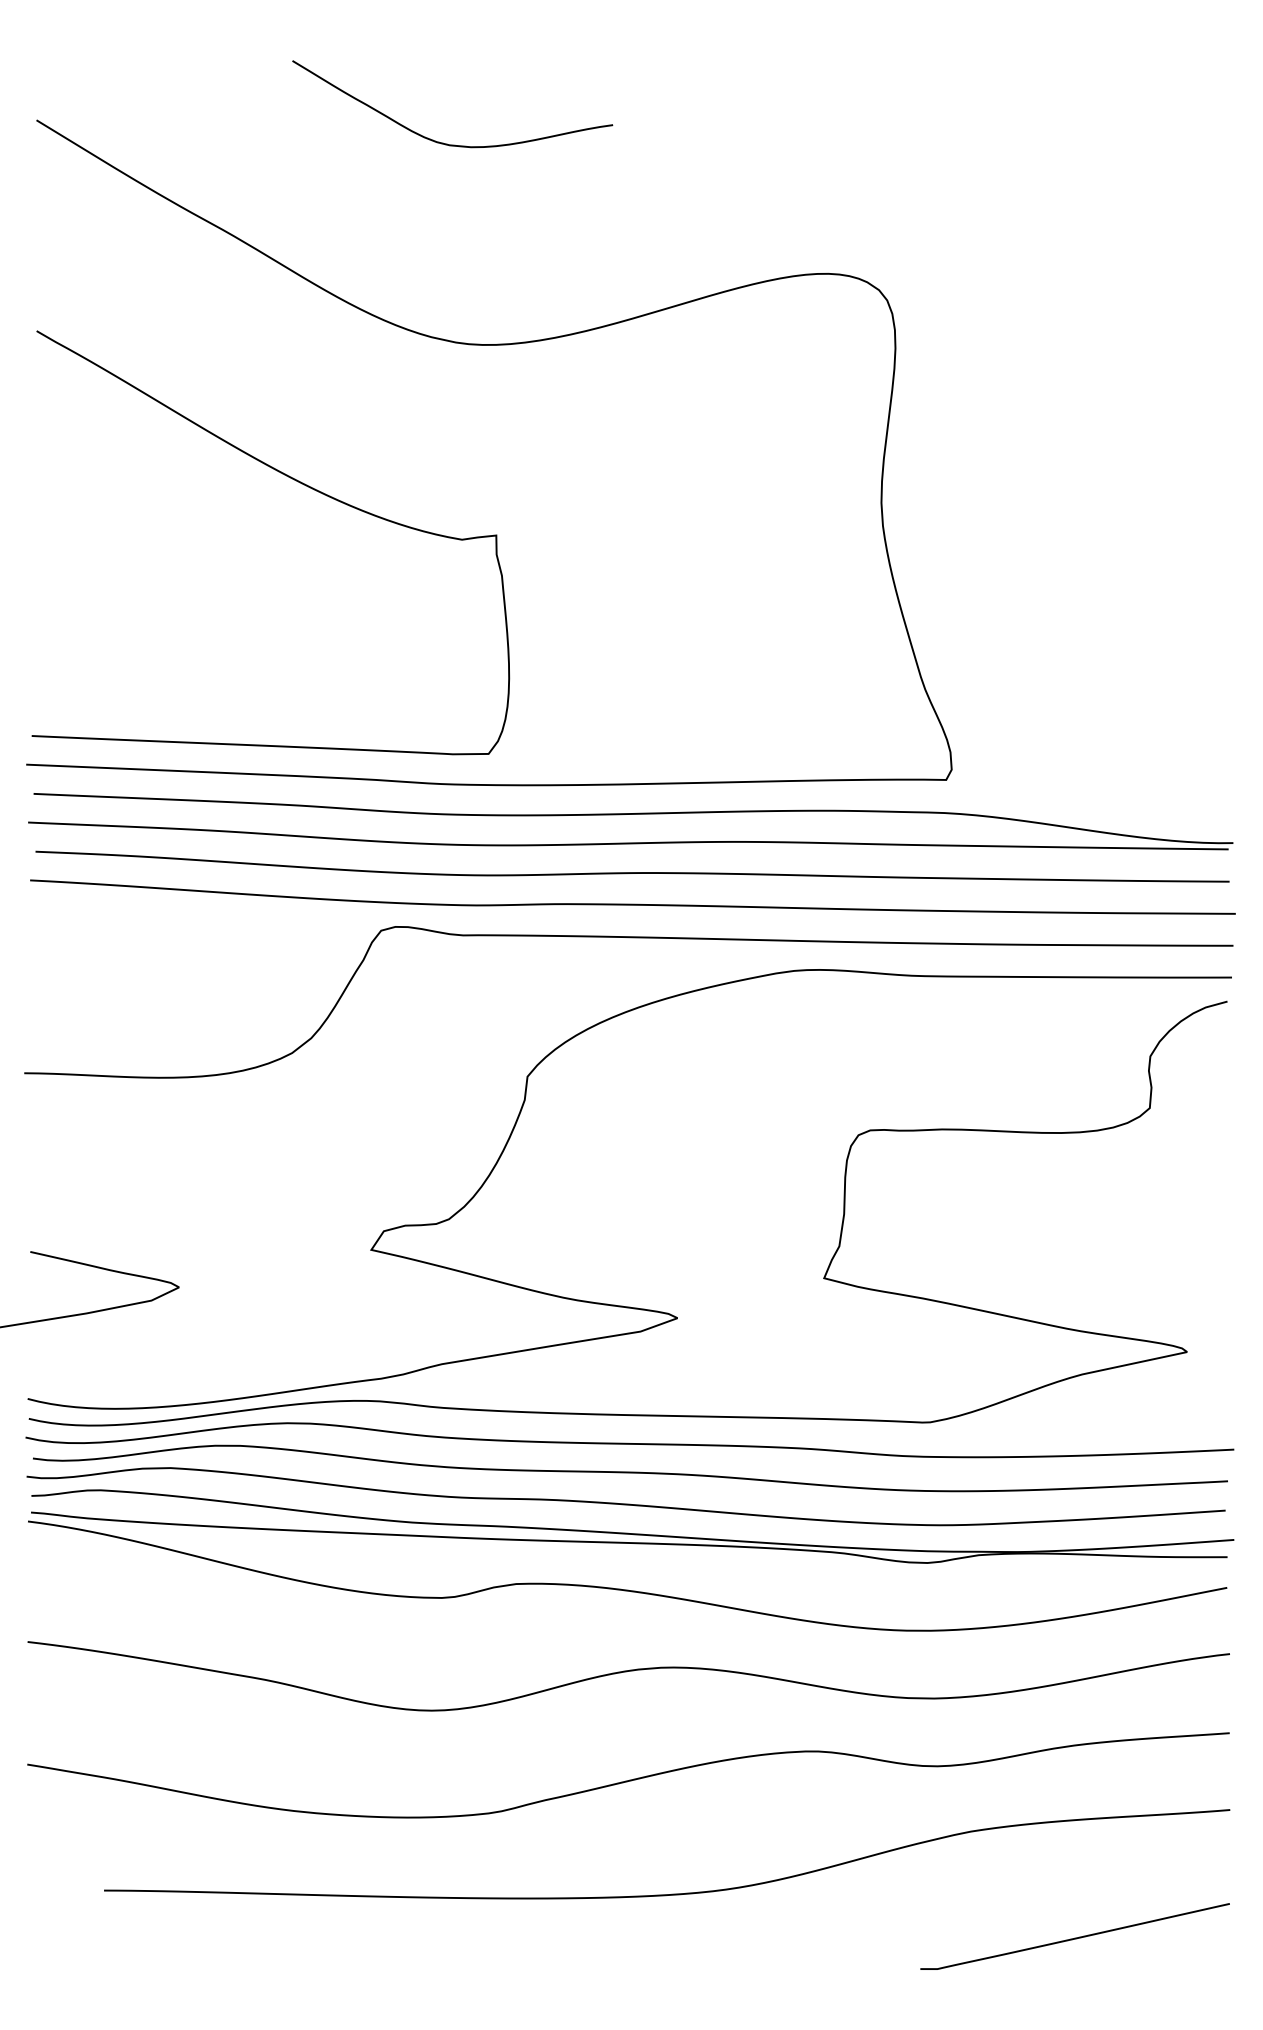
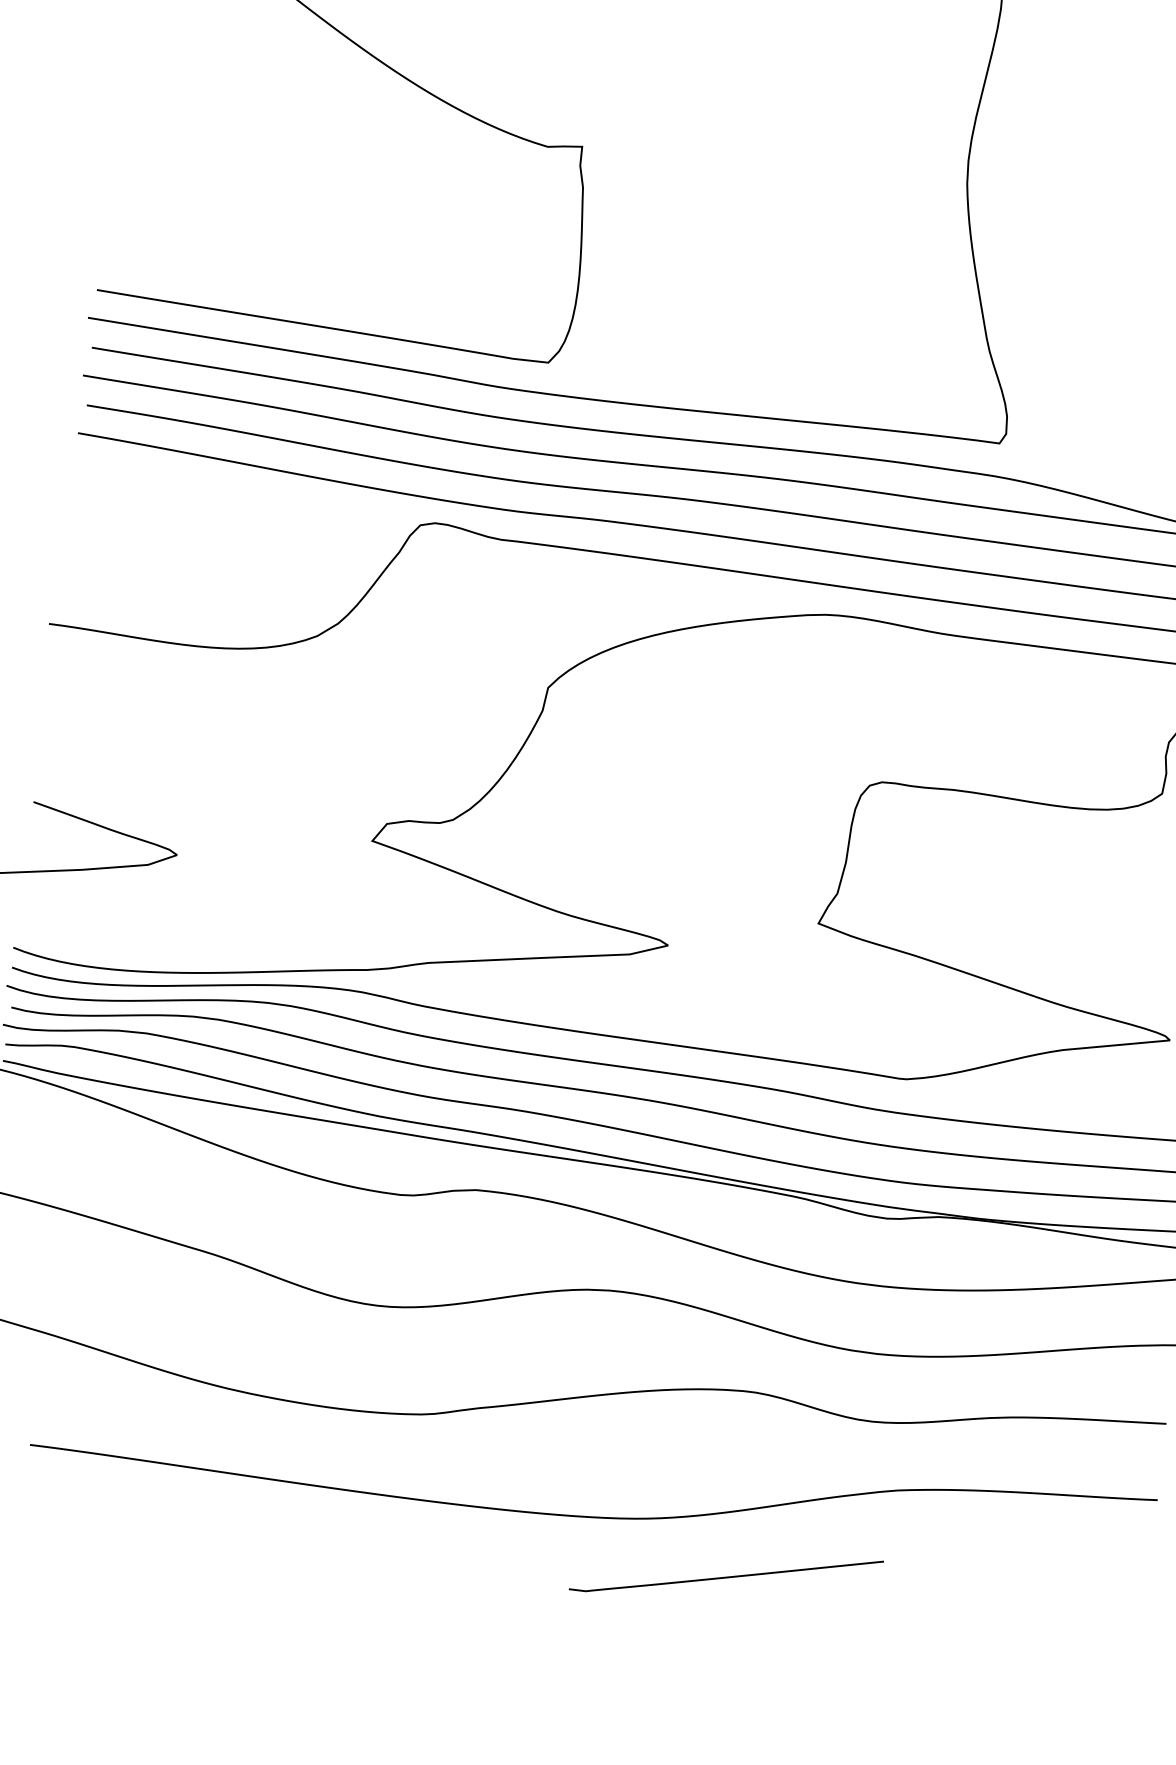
curve: (1074, 1937) -> (725, 1576), moved

